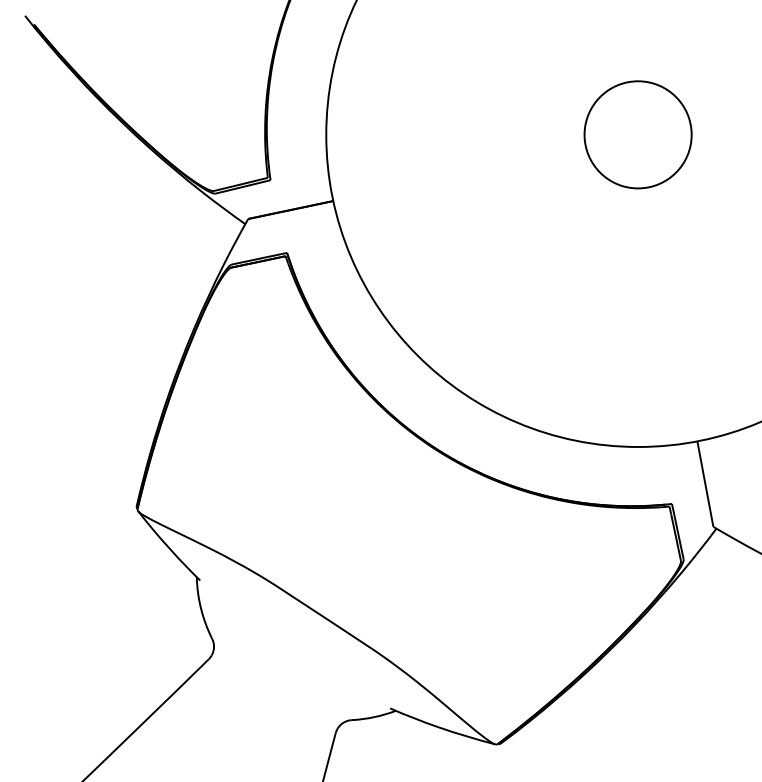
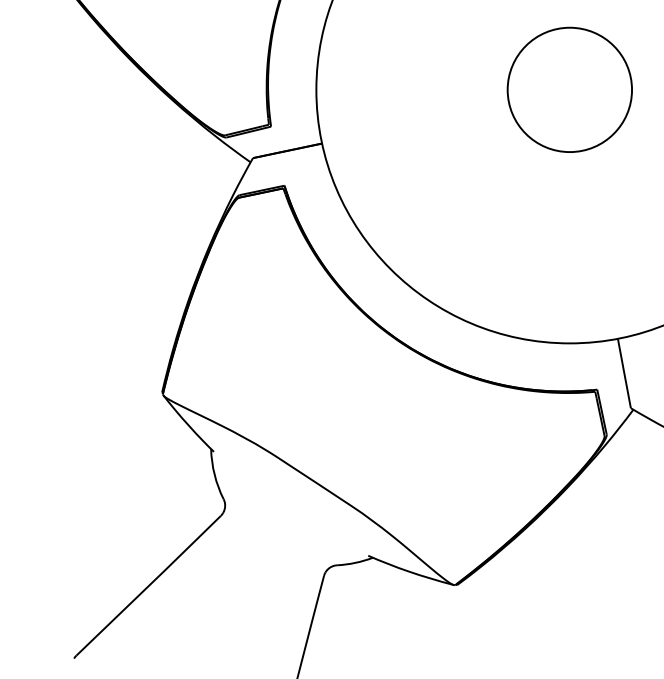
circle: (637, 134) -> (569, 89), size x1.43

